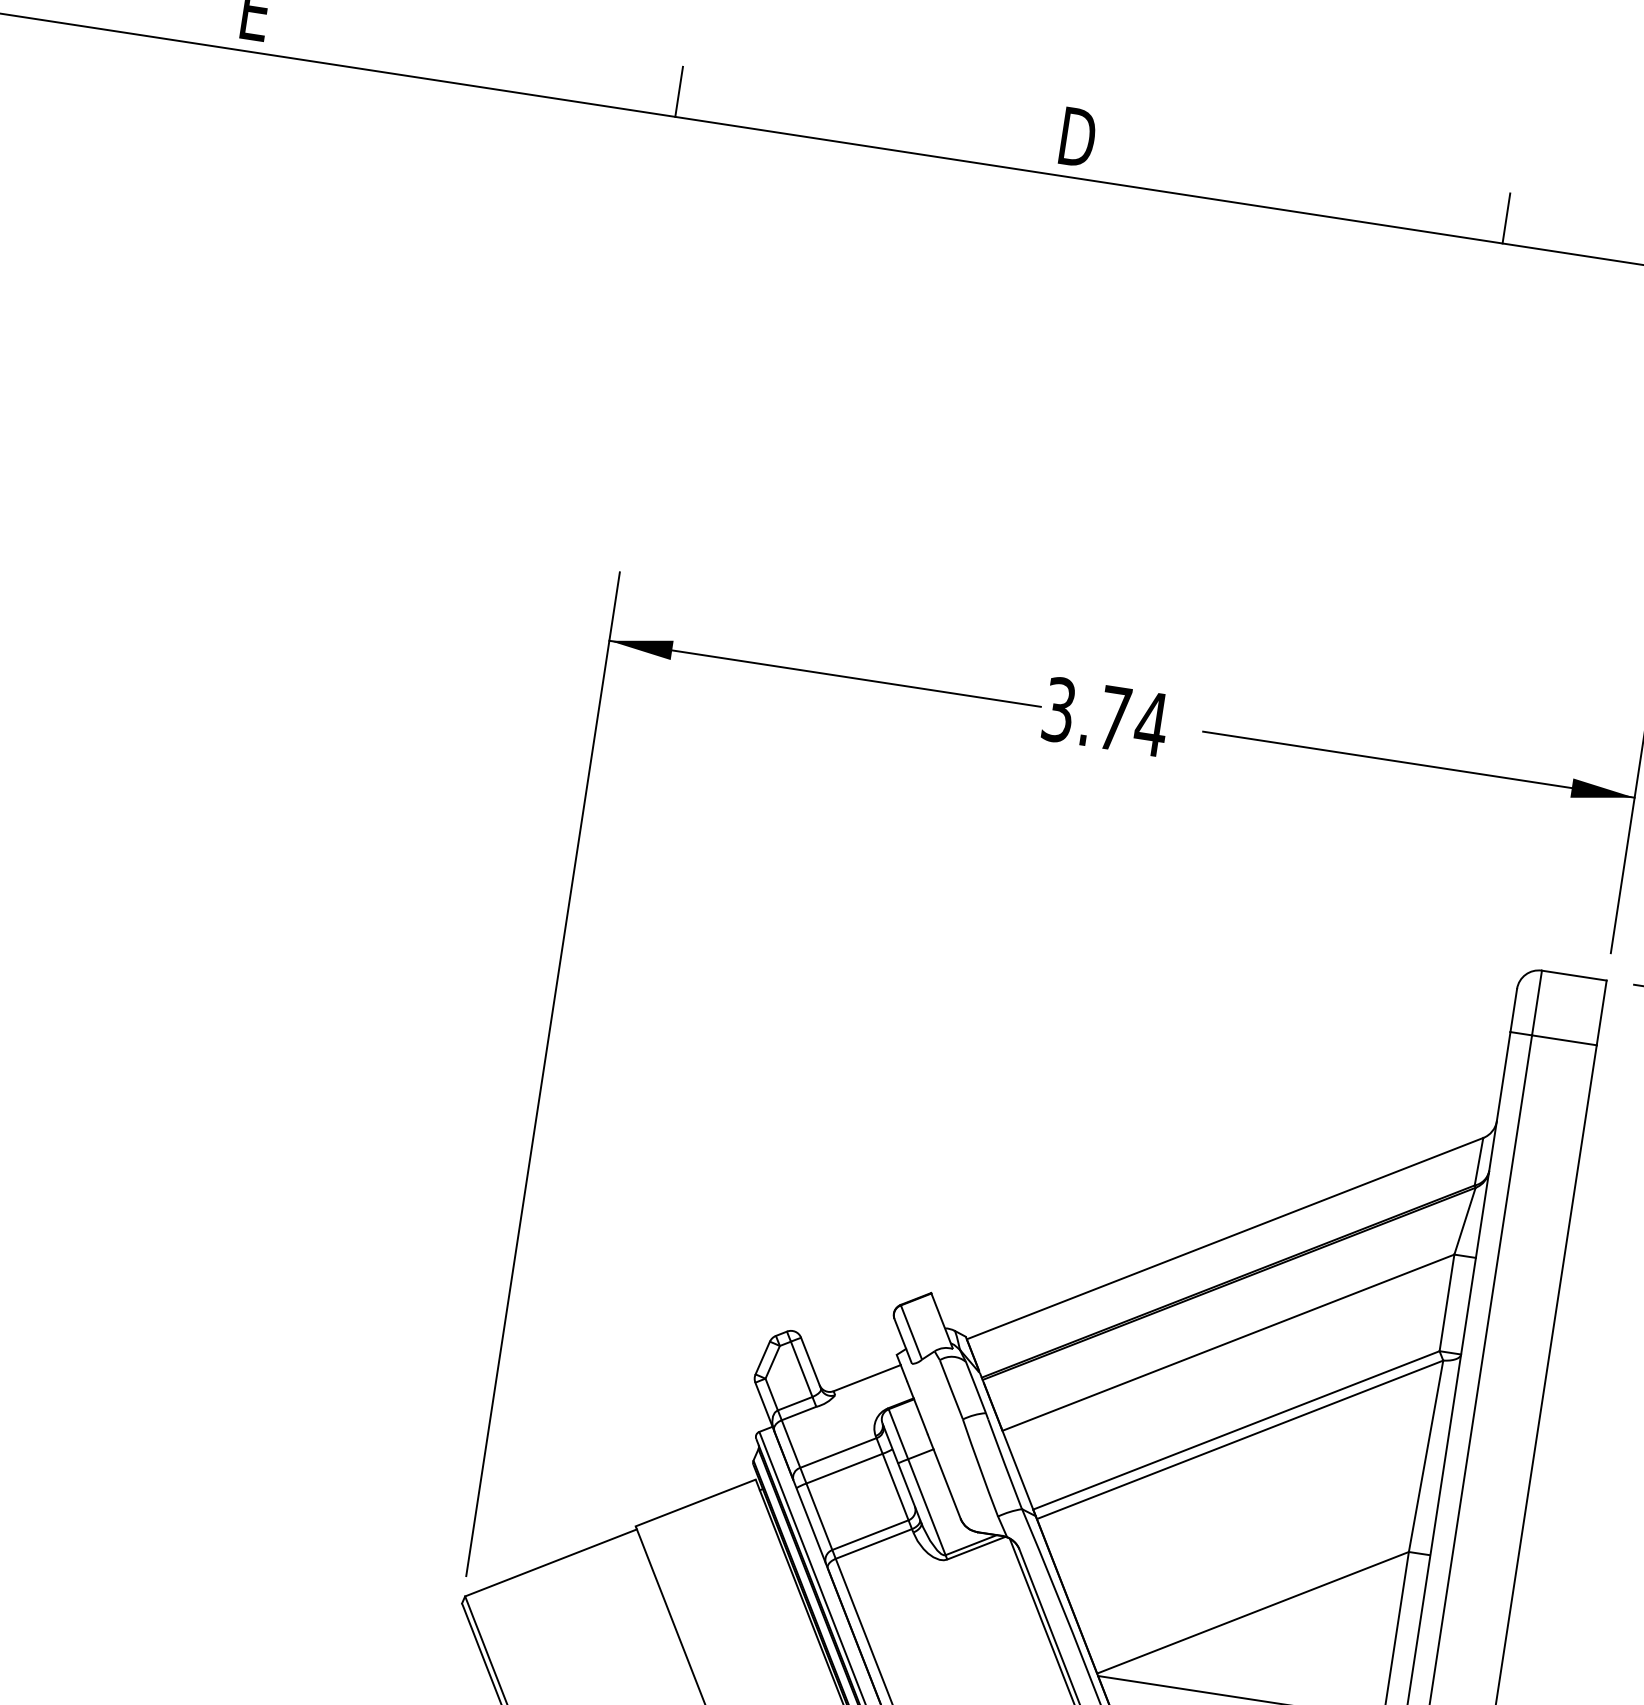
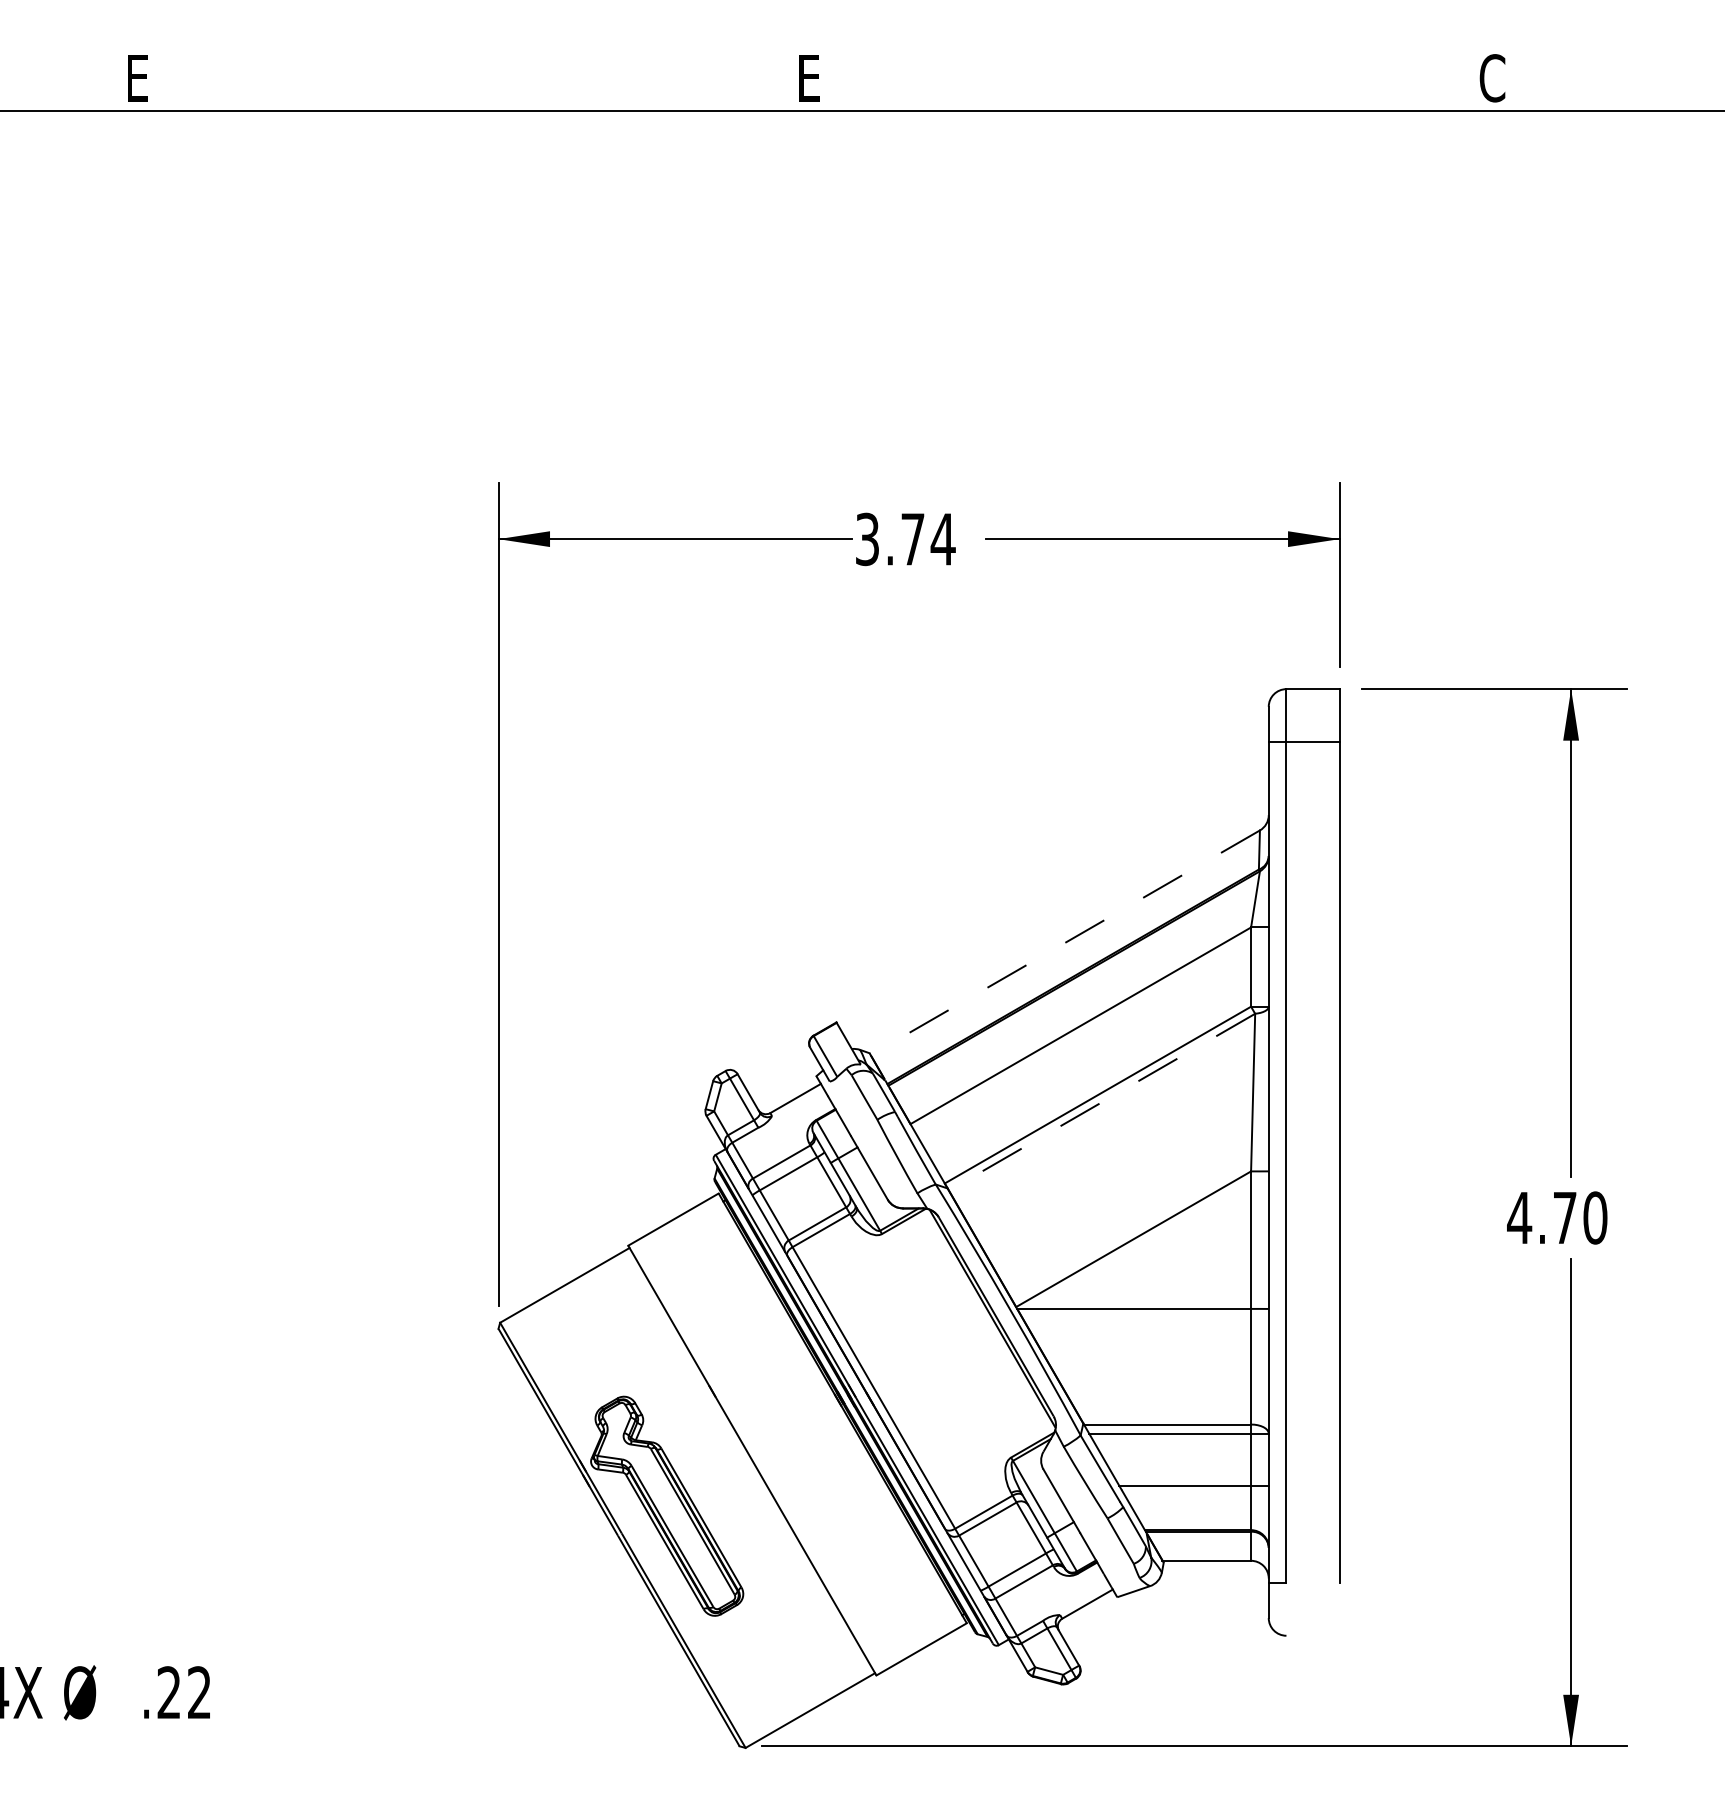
line: (679, 91) -> (487, 90), removed
text: (1078, 136) -> (812, 77), D -> E
line: (1506, 218) -> (1165, 90), removed
line: (1225, 1238) -> (1065, 942), solid -> dashed
line: (1240, 1440) -> (1102, 1102), solid -> dashed

